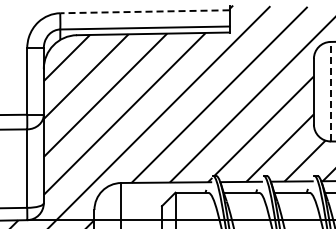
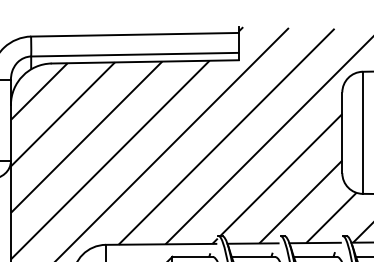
line: (144, 11) -> (134, 34), dashed -> solid
line: (330, 91) -> (362, 132), dashed -> solid

